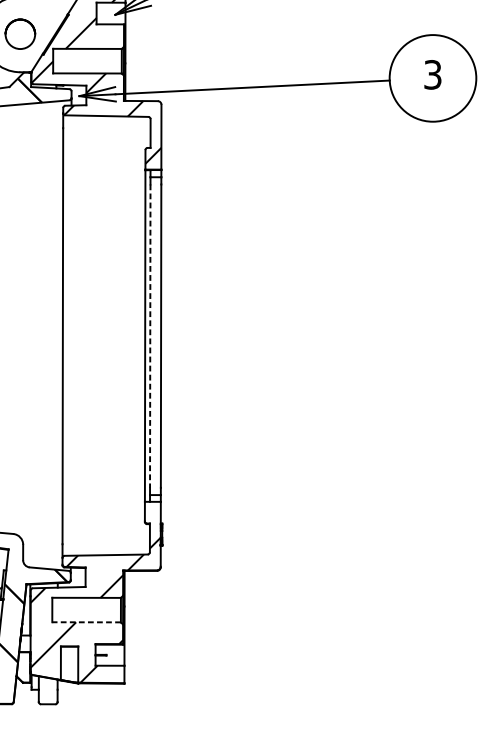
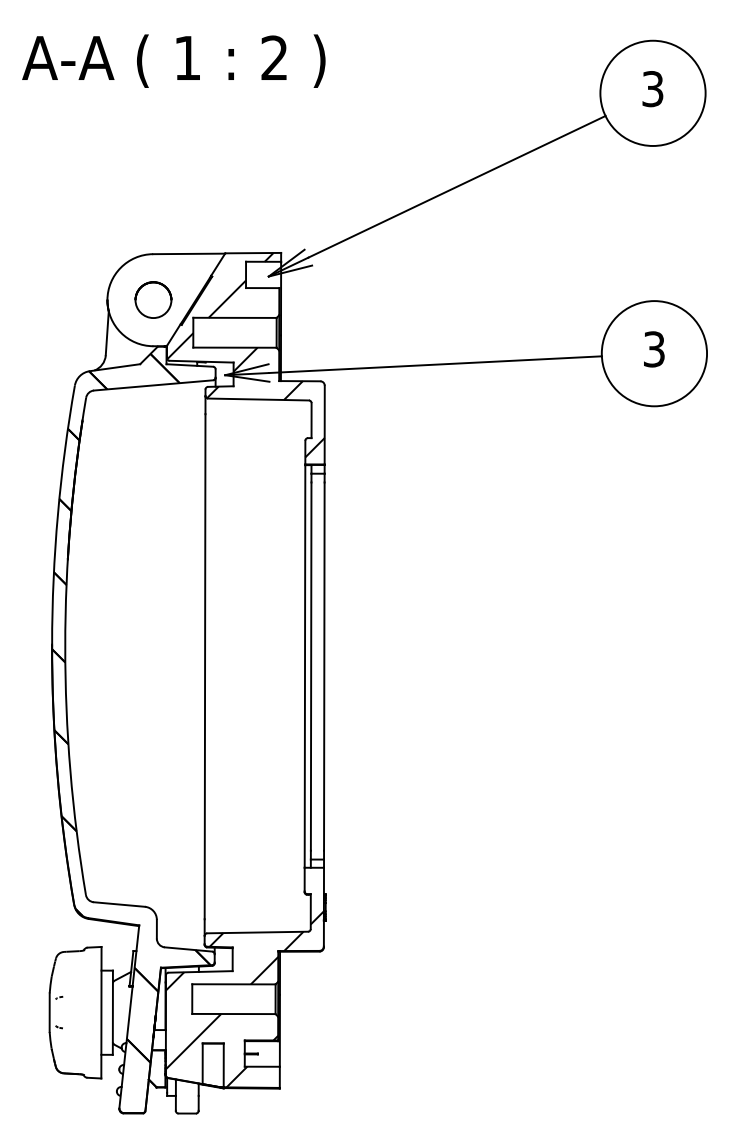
line: (150, 336) -> (311, 667), dashed -> solid
line: (86, 622) -> (233, 1014), dashed -> solid

